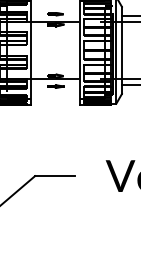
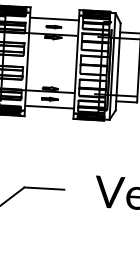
line: (55, 6) -> (54, 19), added
line: (55, 94) -> (49, 107), added

